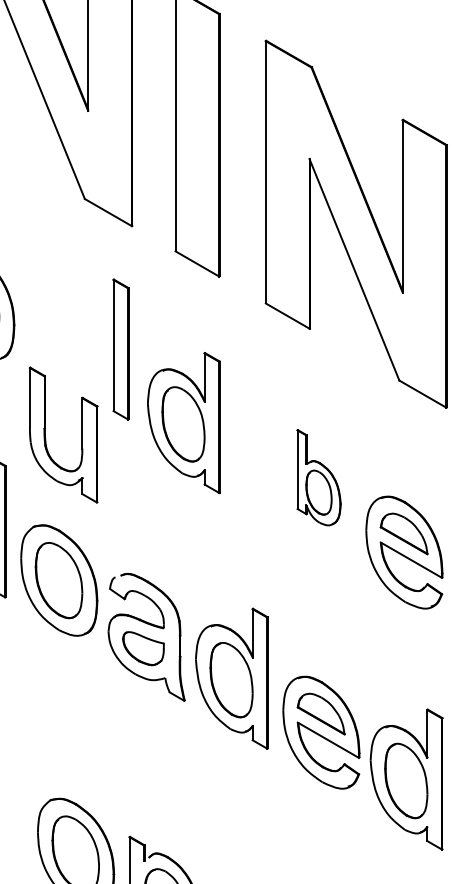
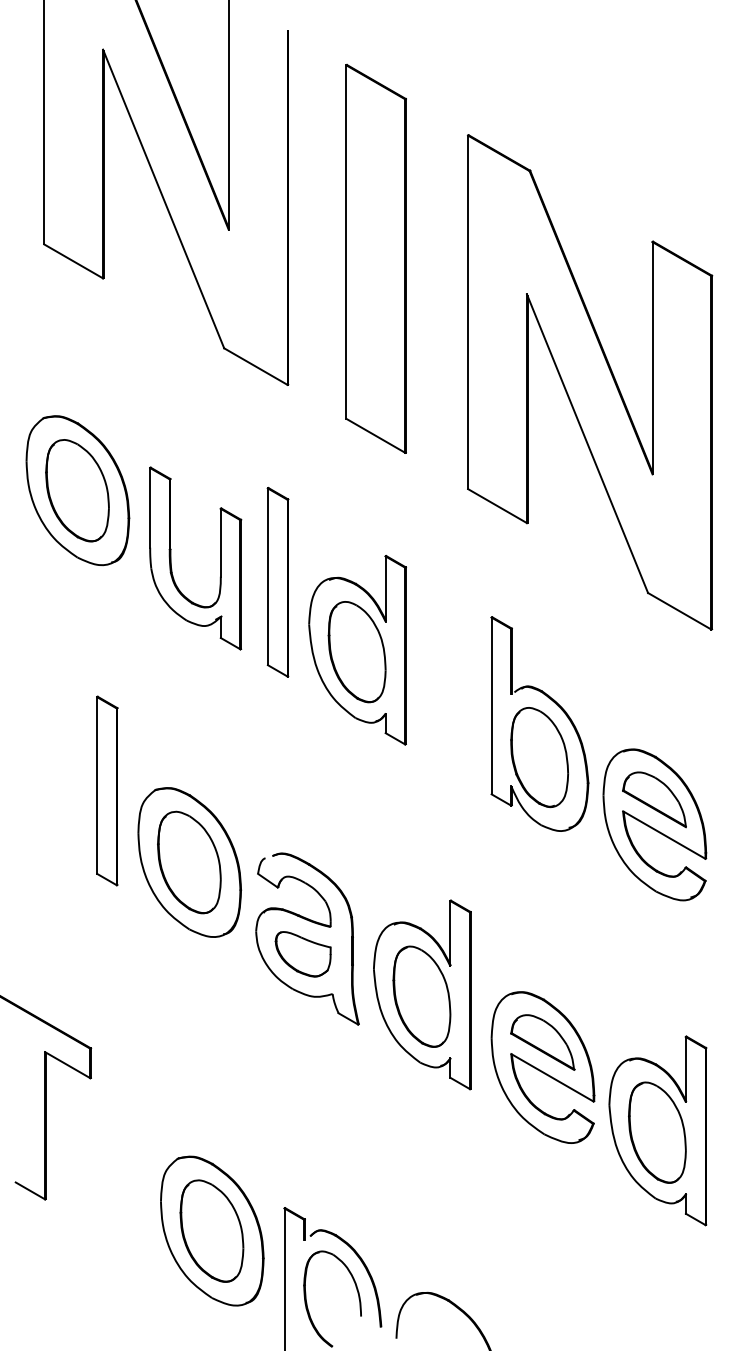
part: (120, 349) -> (277, 582), moved
part: (45, 435) -> (171, 558), moved
part: (318, 477) -> (539, 723), size x1.67

